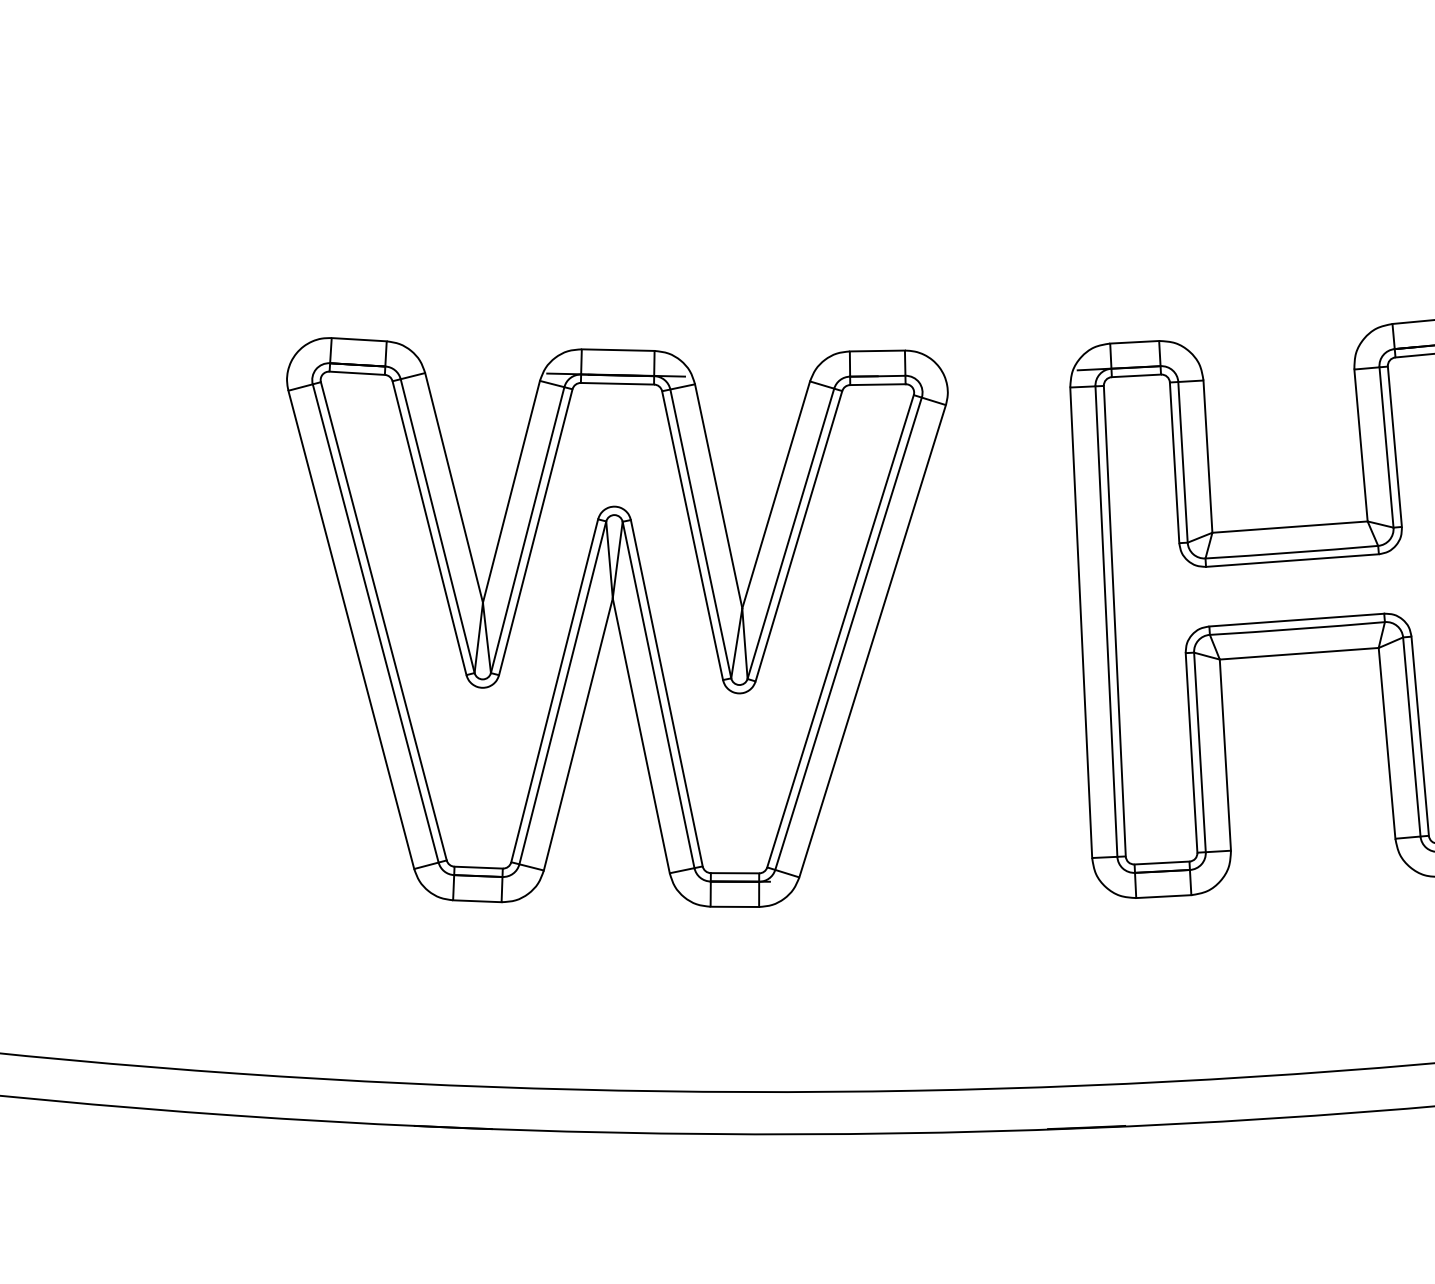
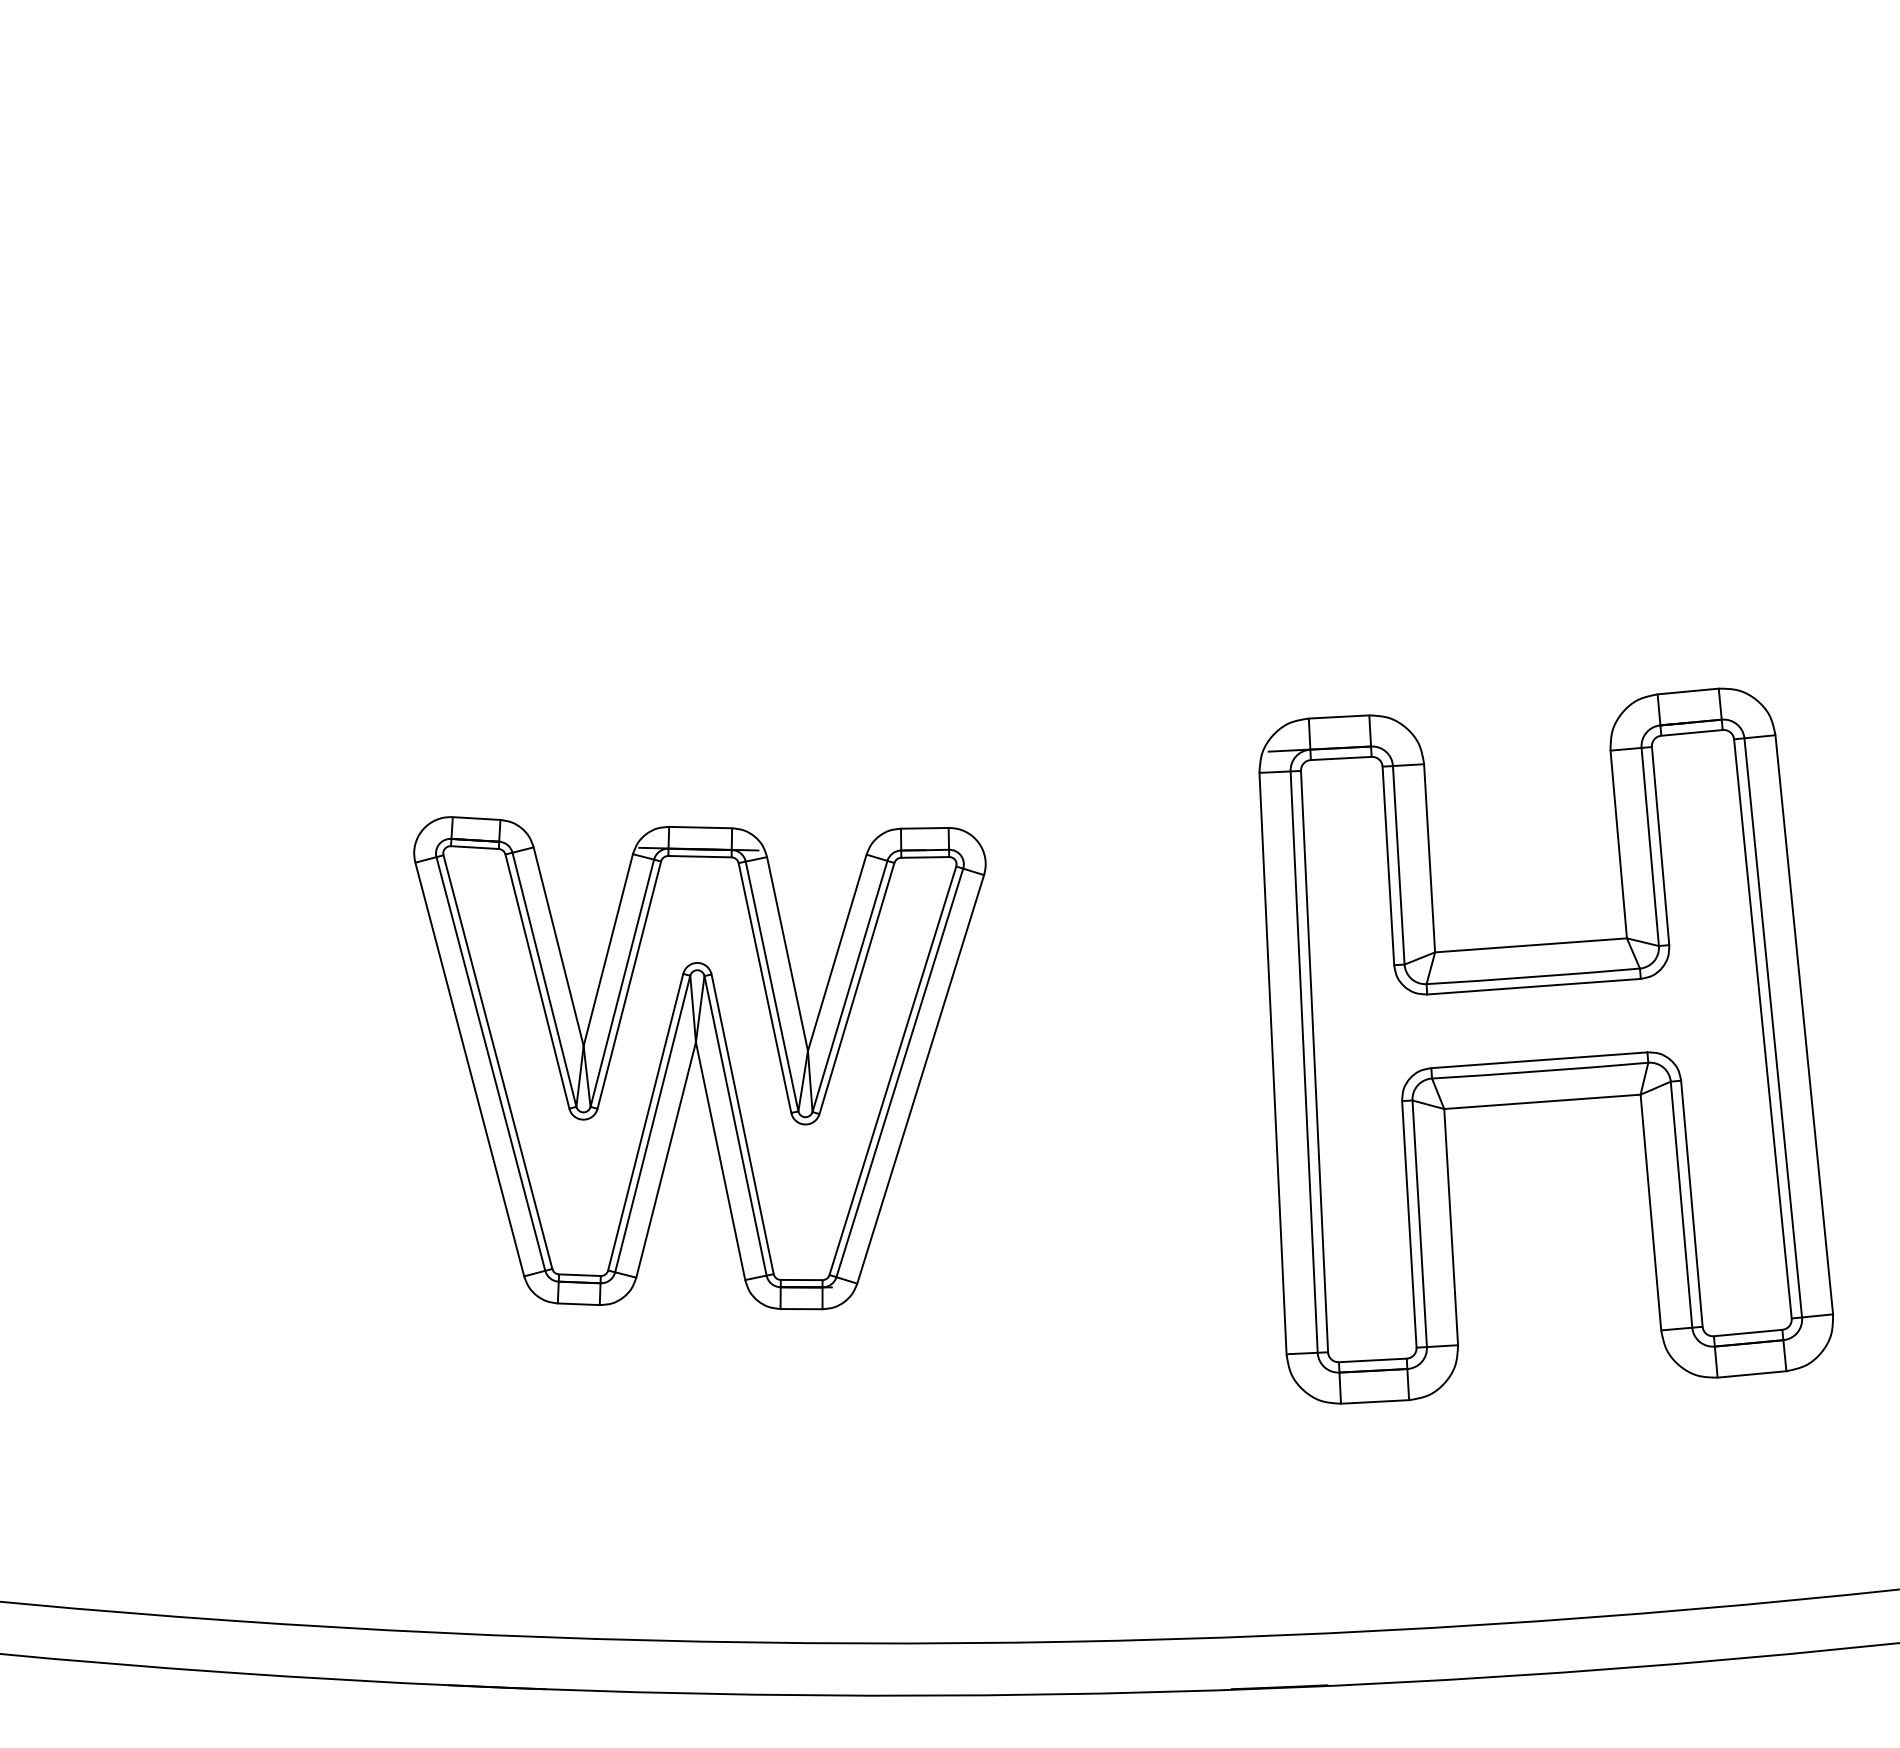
part: (617, 621) -> (699, 1062), size x0.7

